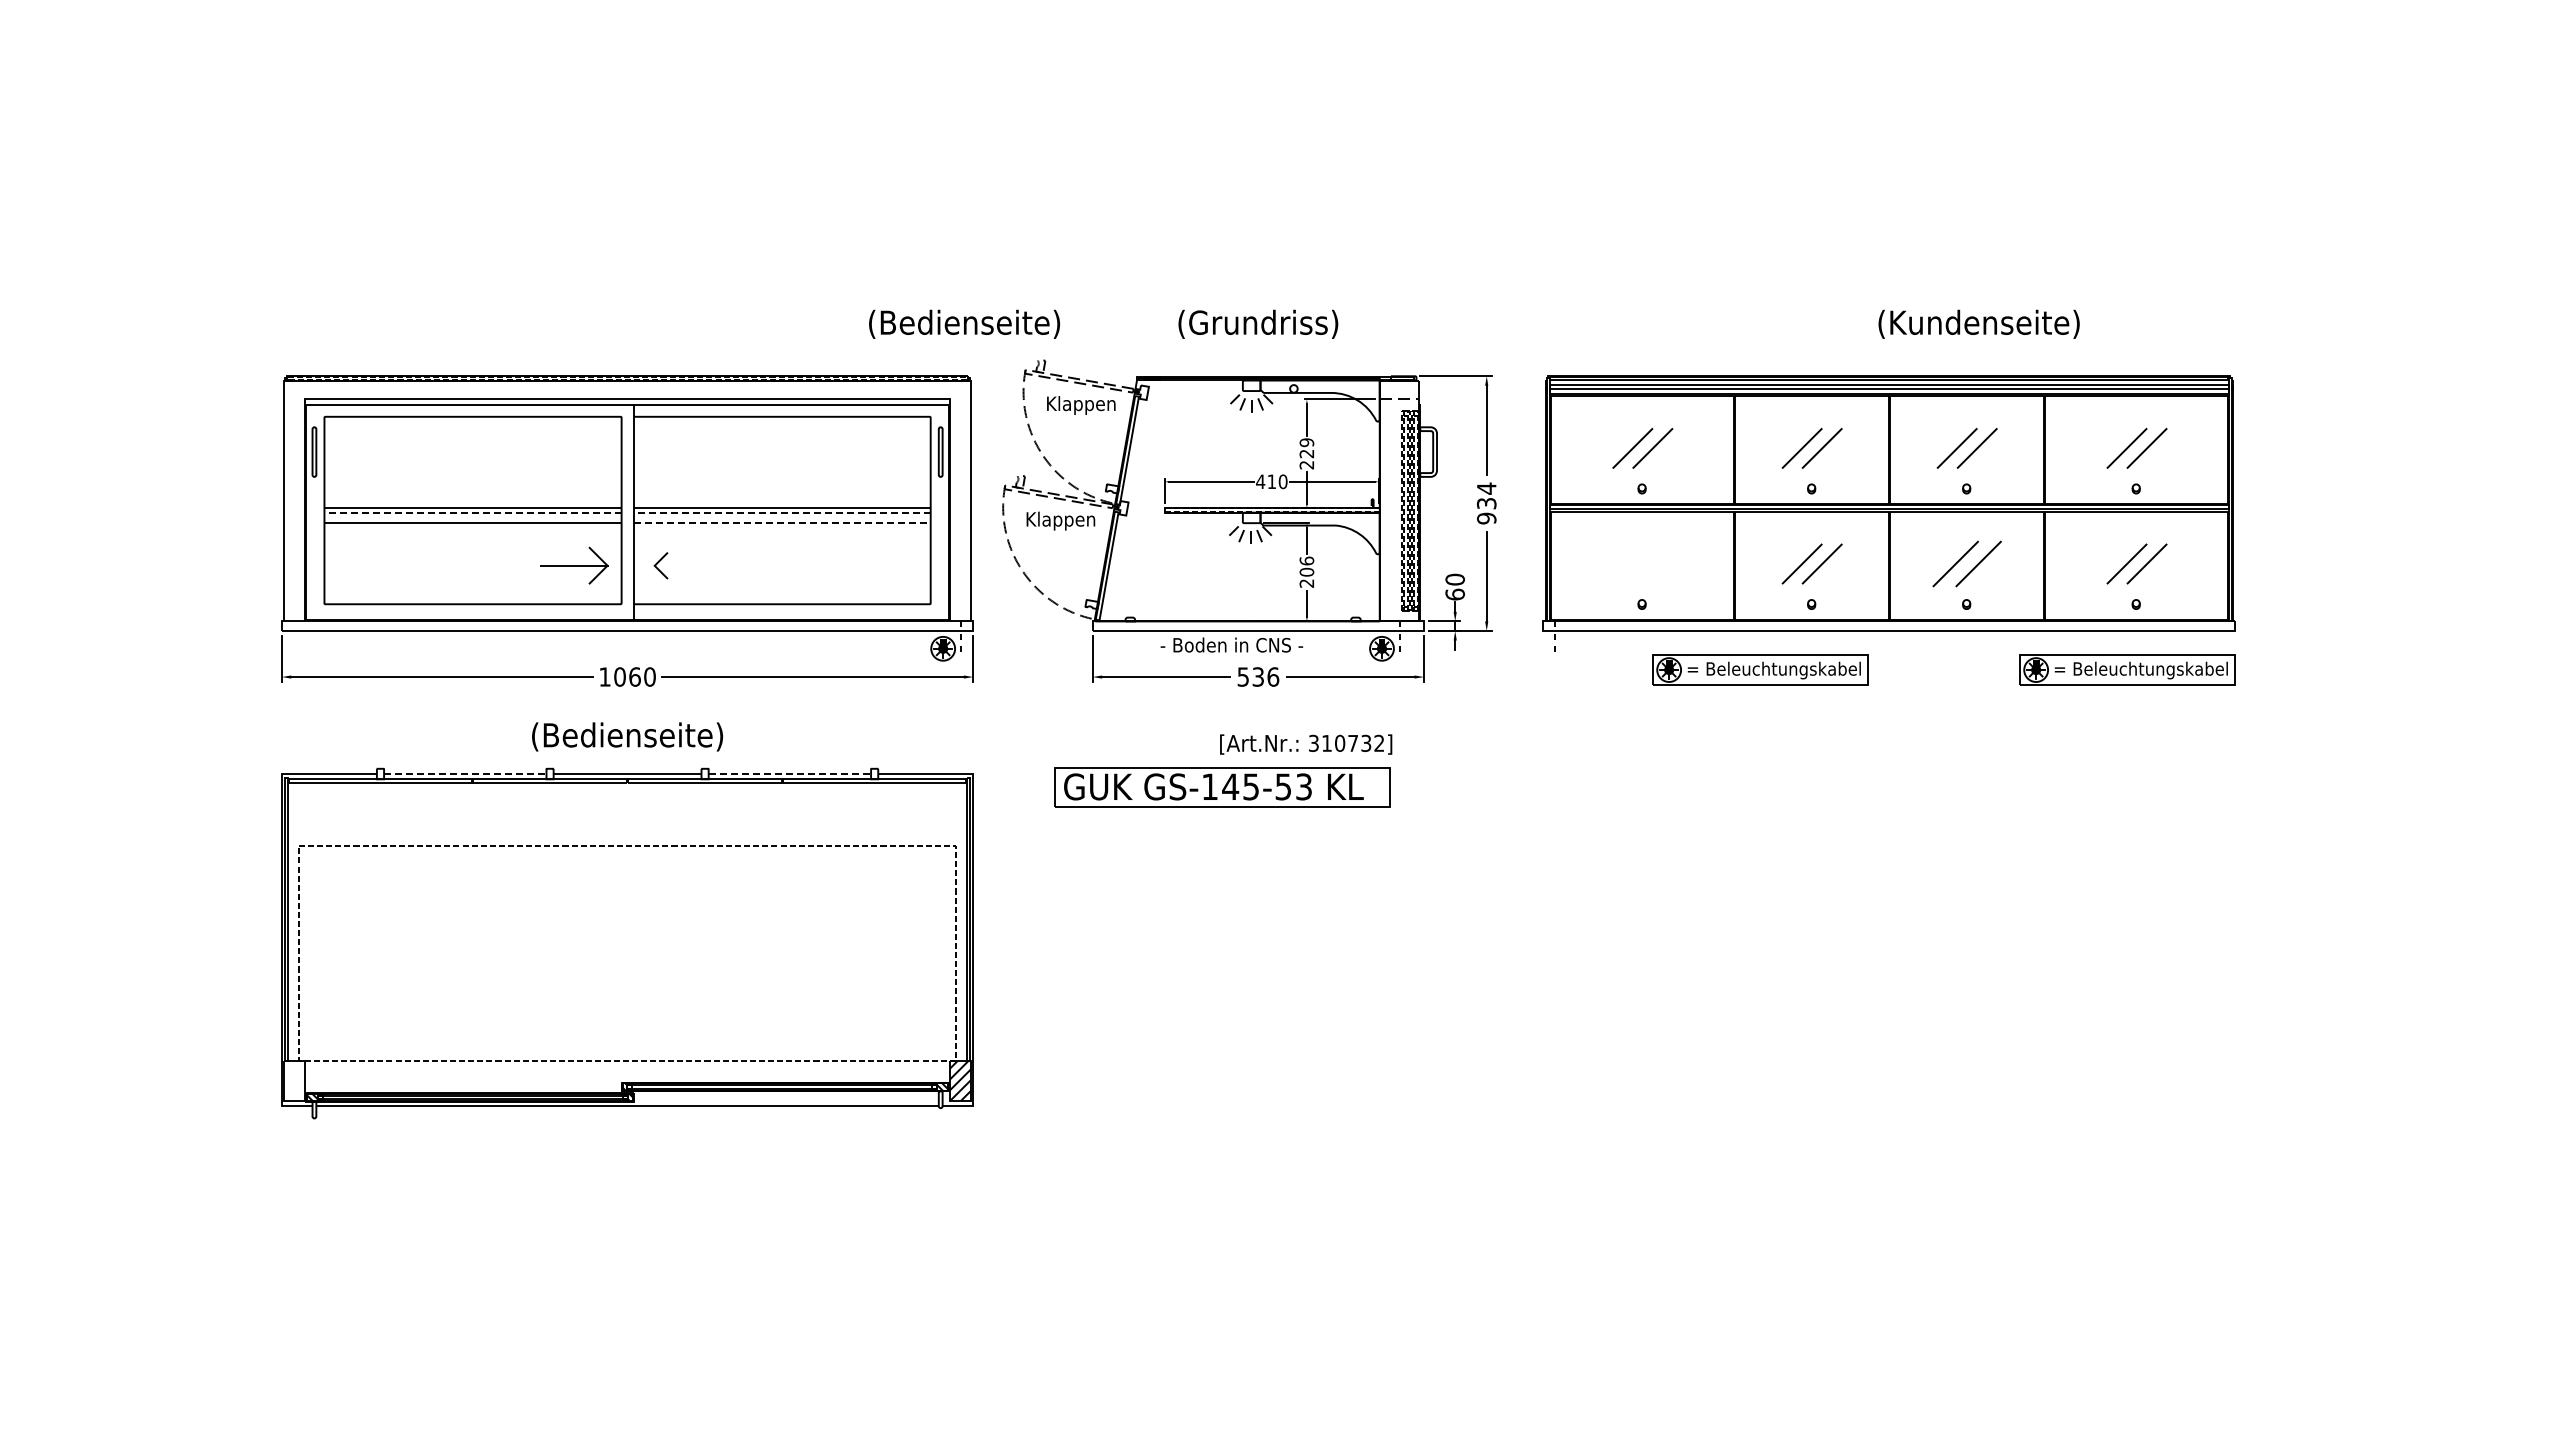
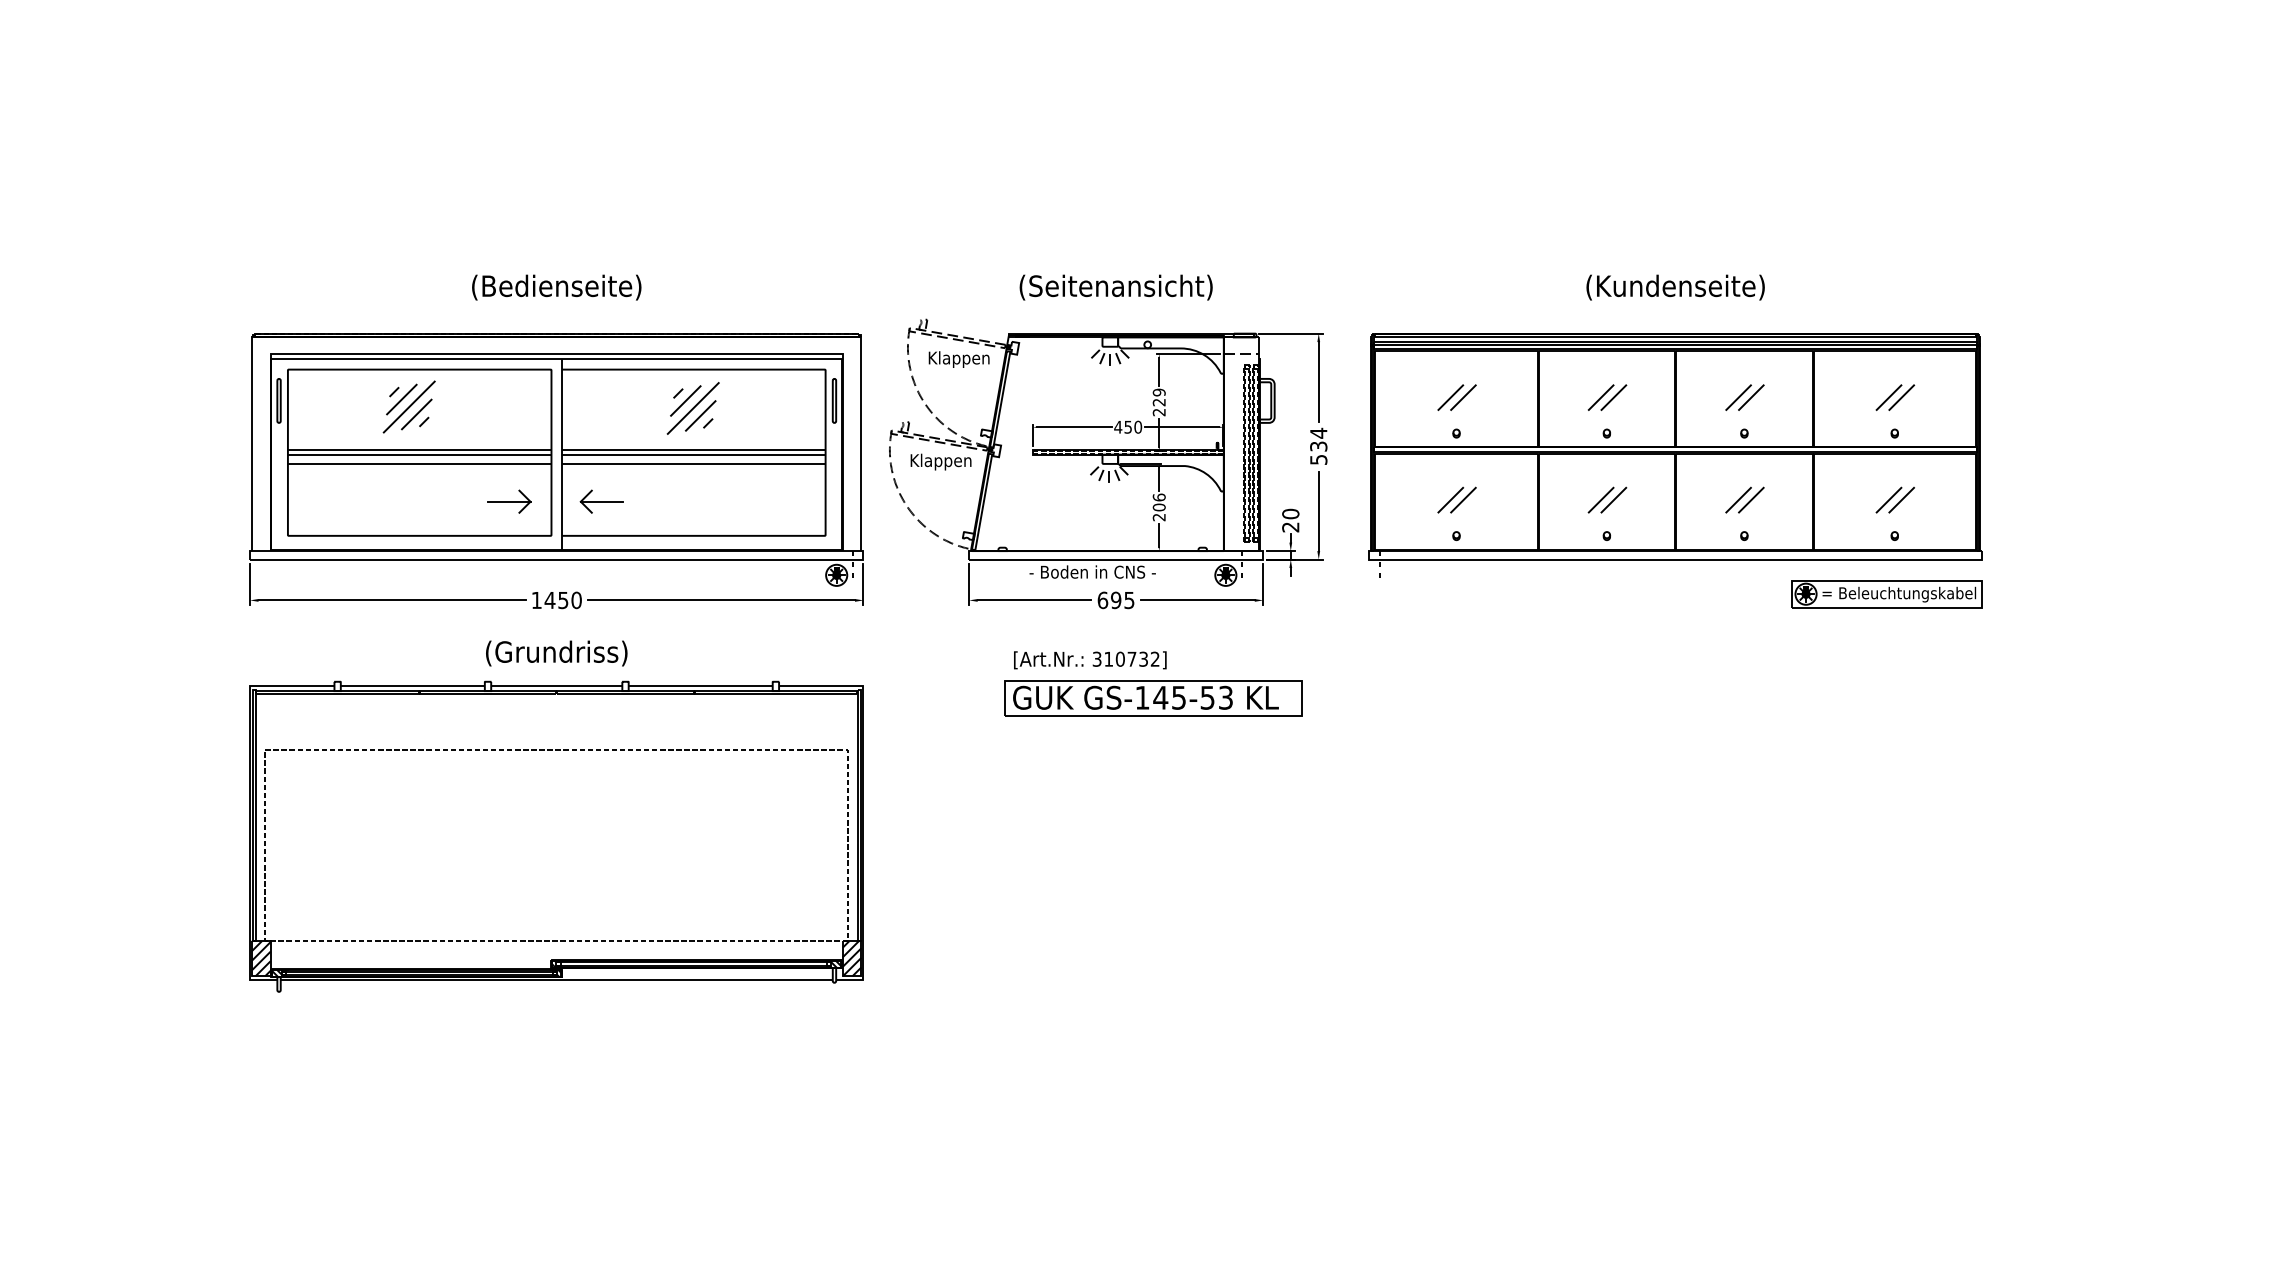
text: (964, 323) -> (556, 286), moved
text: (1258, 323) -> (1116, 286), (Grundriss) -> (Seitenansicht)
text: (1978, 323) -> (1675, 286), moved
part: (1642, 448) -> (1456, 397), size x0.71
part: (1812, 448) -> (1607, 397), size x0.71
part: (1967, 448) -> (1745, 397), size x0.71
part: (2136, 448) -> (1895, 397), size x0.71
part: (460, 458) -> (408, 406), added
part: (781, 460) -> (693, 408), added
text: (1271, 481) -> (1127, 426), 410 -> 450
line: (473, 512) -> (420, 454), dashed -> solid
line: (782, 512) -> (694, 454), dashed -> solid
text: (1486, 518) -> (1318, 459), 934 -> 534
line: (782, 523) -> (694, 464), dashed -> solid
part: (1642, 563) -> (1456, 499), added
part: (1812, 563) -> (1607, 499), size x0.71
part: (1967, 563) -> (1745, 499), size x0.62
part: (2136, 563) -> (1895, 499), size x0.71
part: (573, 565) -> (508, 501), size x0.71
line: (678, 565) -> (601, 501), added
text: (1455, 594) -> (1291, 527), 60 -> 20
part: (1760, 669) -> (1561, 593), removed
text: (626, 676) -> (555, 599), 1060 -> 1450
text: (1258, 676) -> (1116, 599), 536 -> 695
text: (627, 736) -> (556, 653), (Bedienseite) -> (Grundriss)
text: (1306, 744) -> (1090, 660), moved
line: (465, 774) -> (413, 686), dashed -> solid
line: (790, 774) -> (701, 686), dashed -> solid
part: (1222, 787) -> (1153, 698), moved
hatch: (294, 1080) -> (261, 958), added

